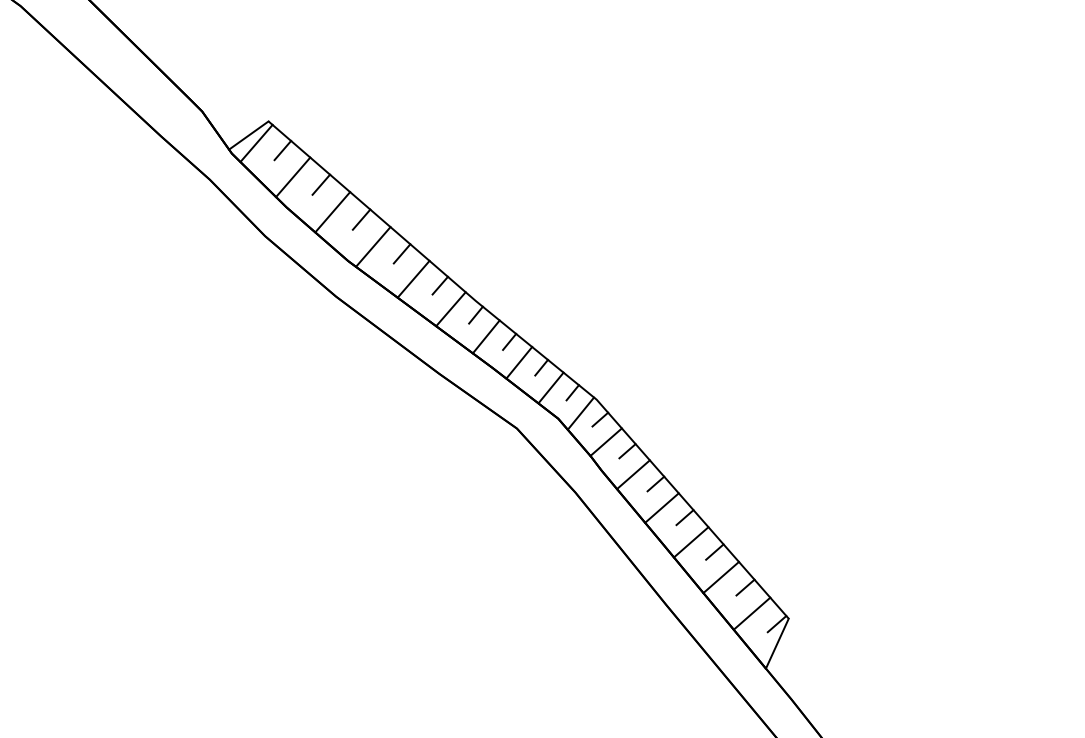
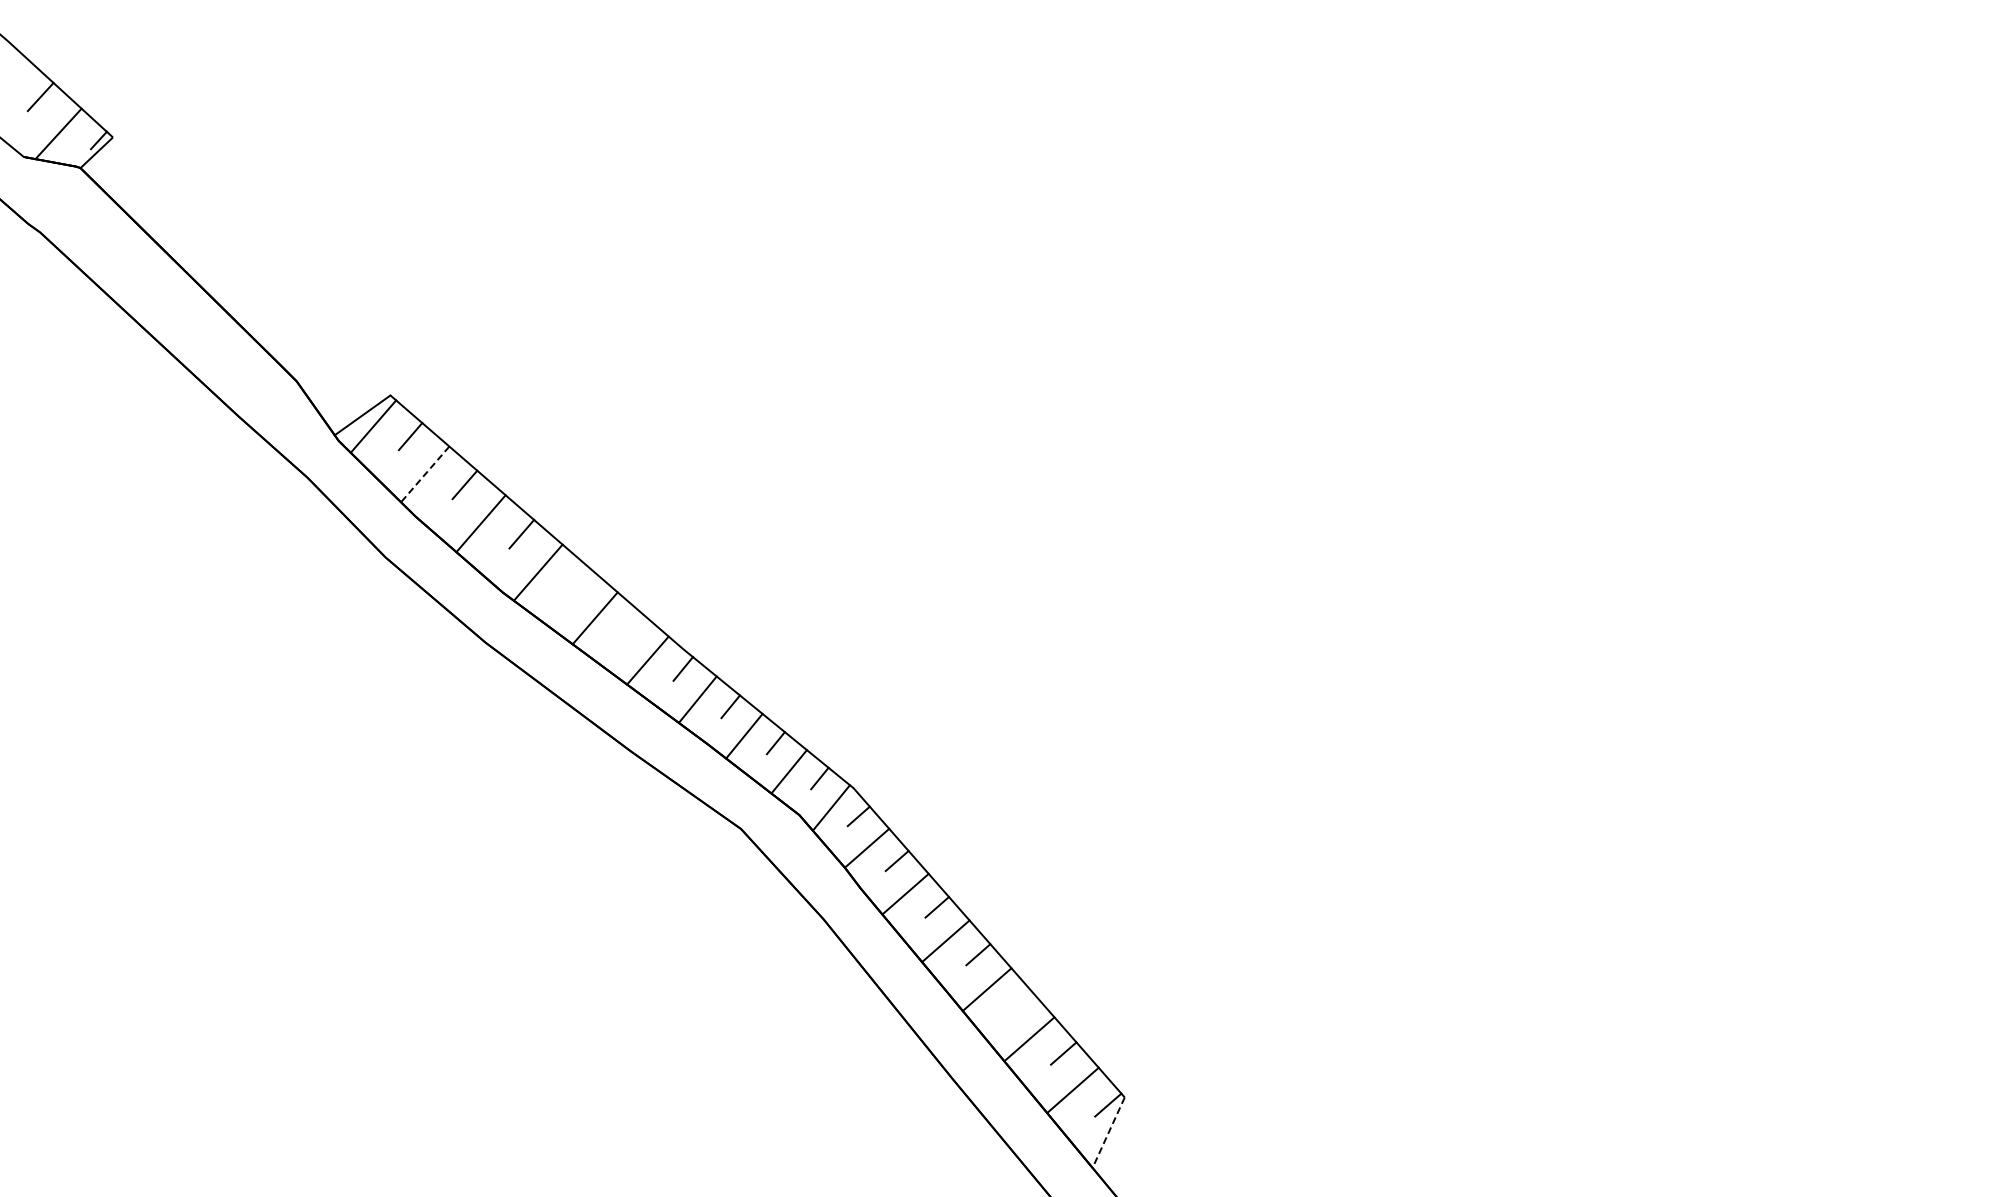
line: (293, 177) -> (425, 474), solid -> dashed
line: (401, 253) -> (578, 581), removed
line: (440, 285) -> (632, 626), removed
line: (714, 552) -> (1020, 1003), removed
line: (777, 643) -> (1108, 1132), solid -> dashed

